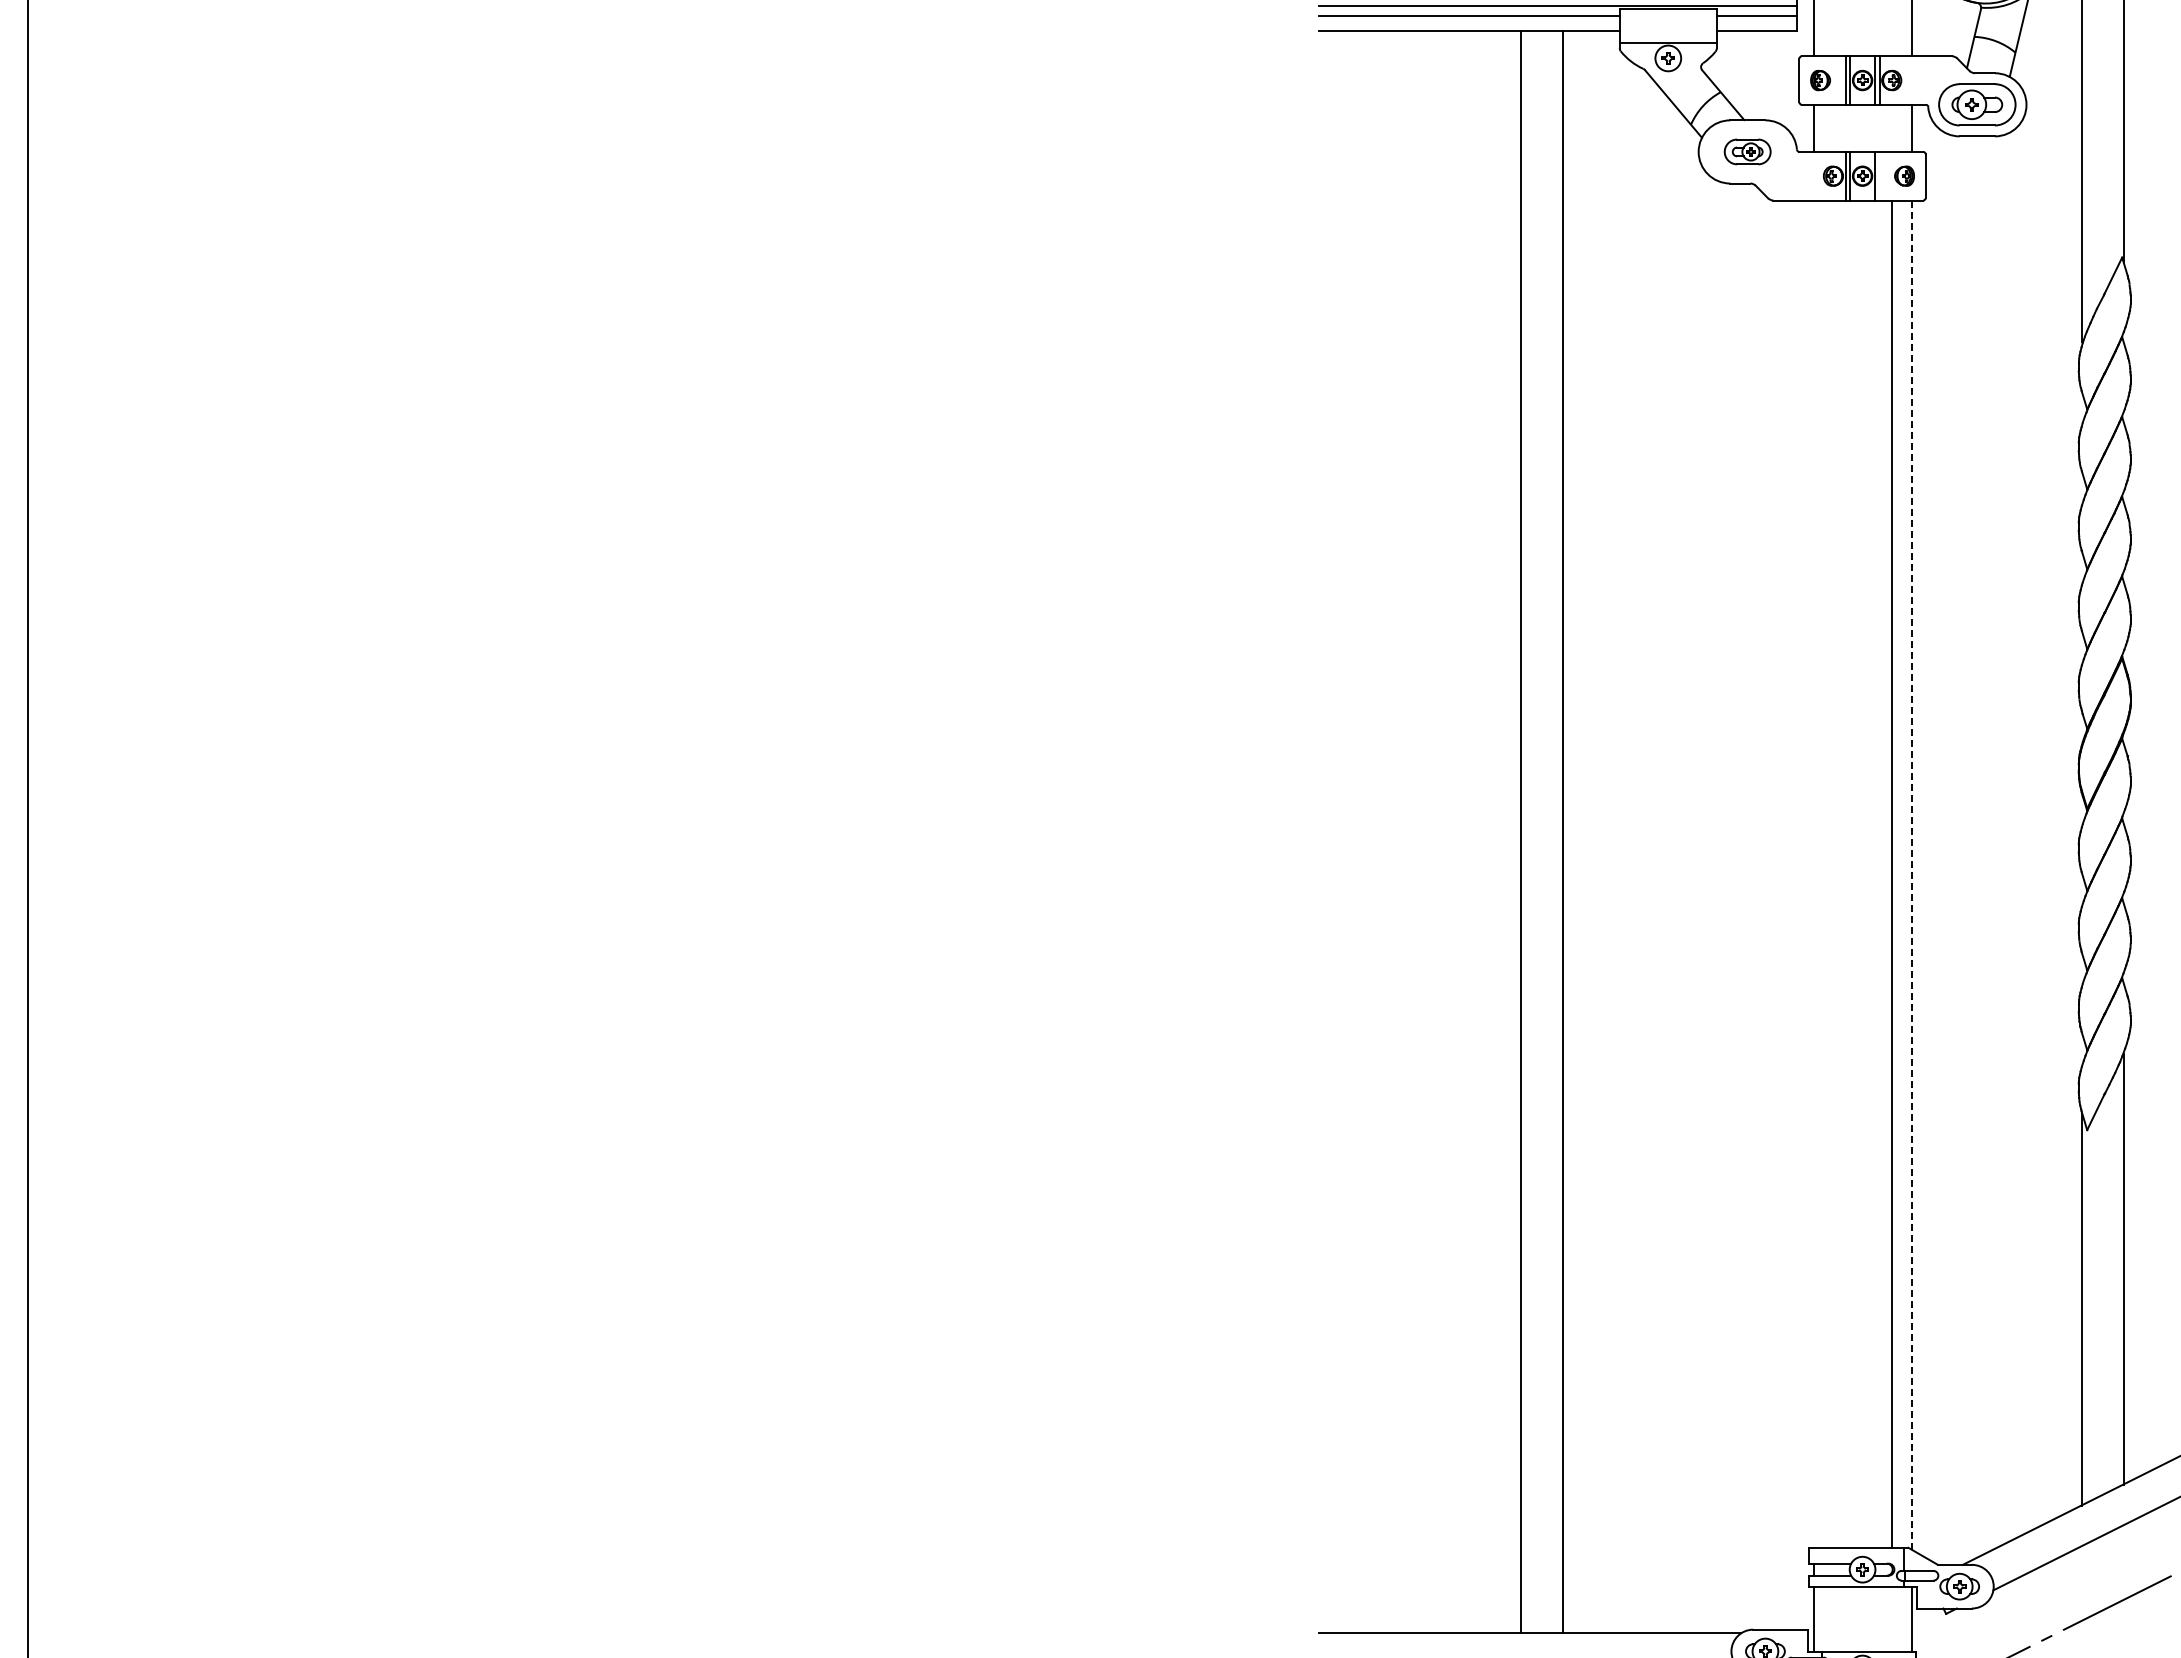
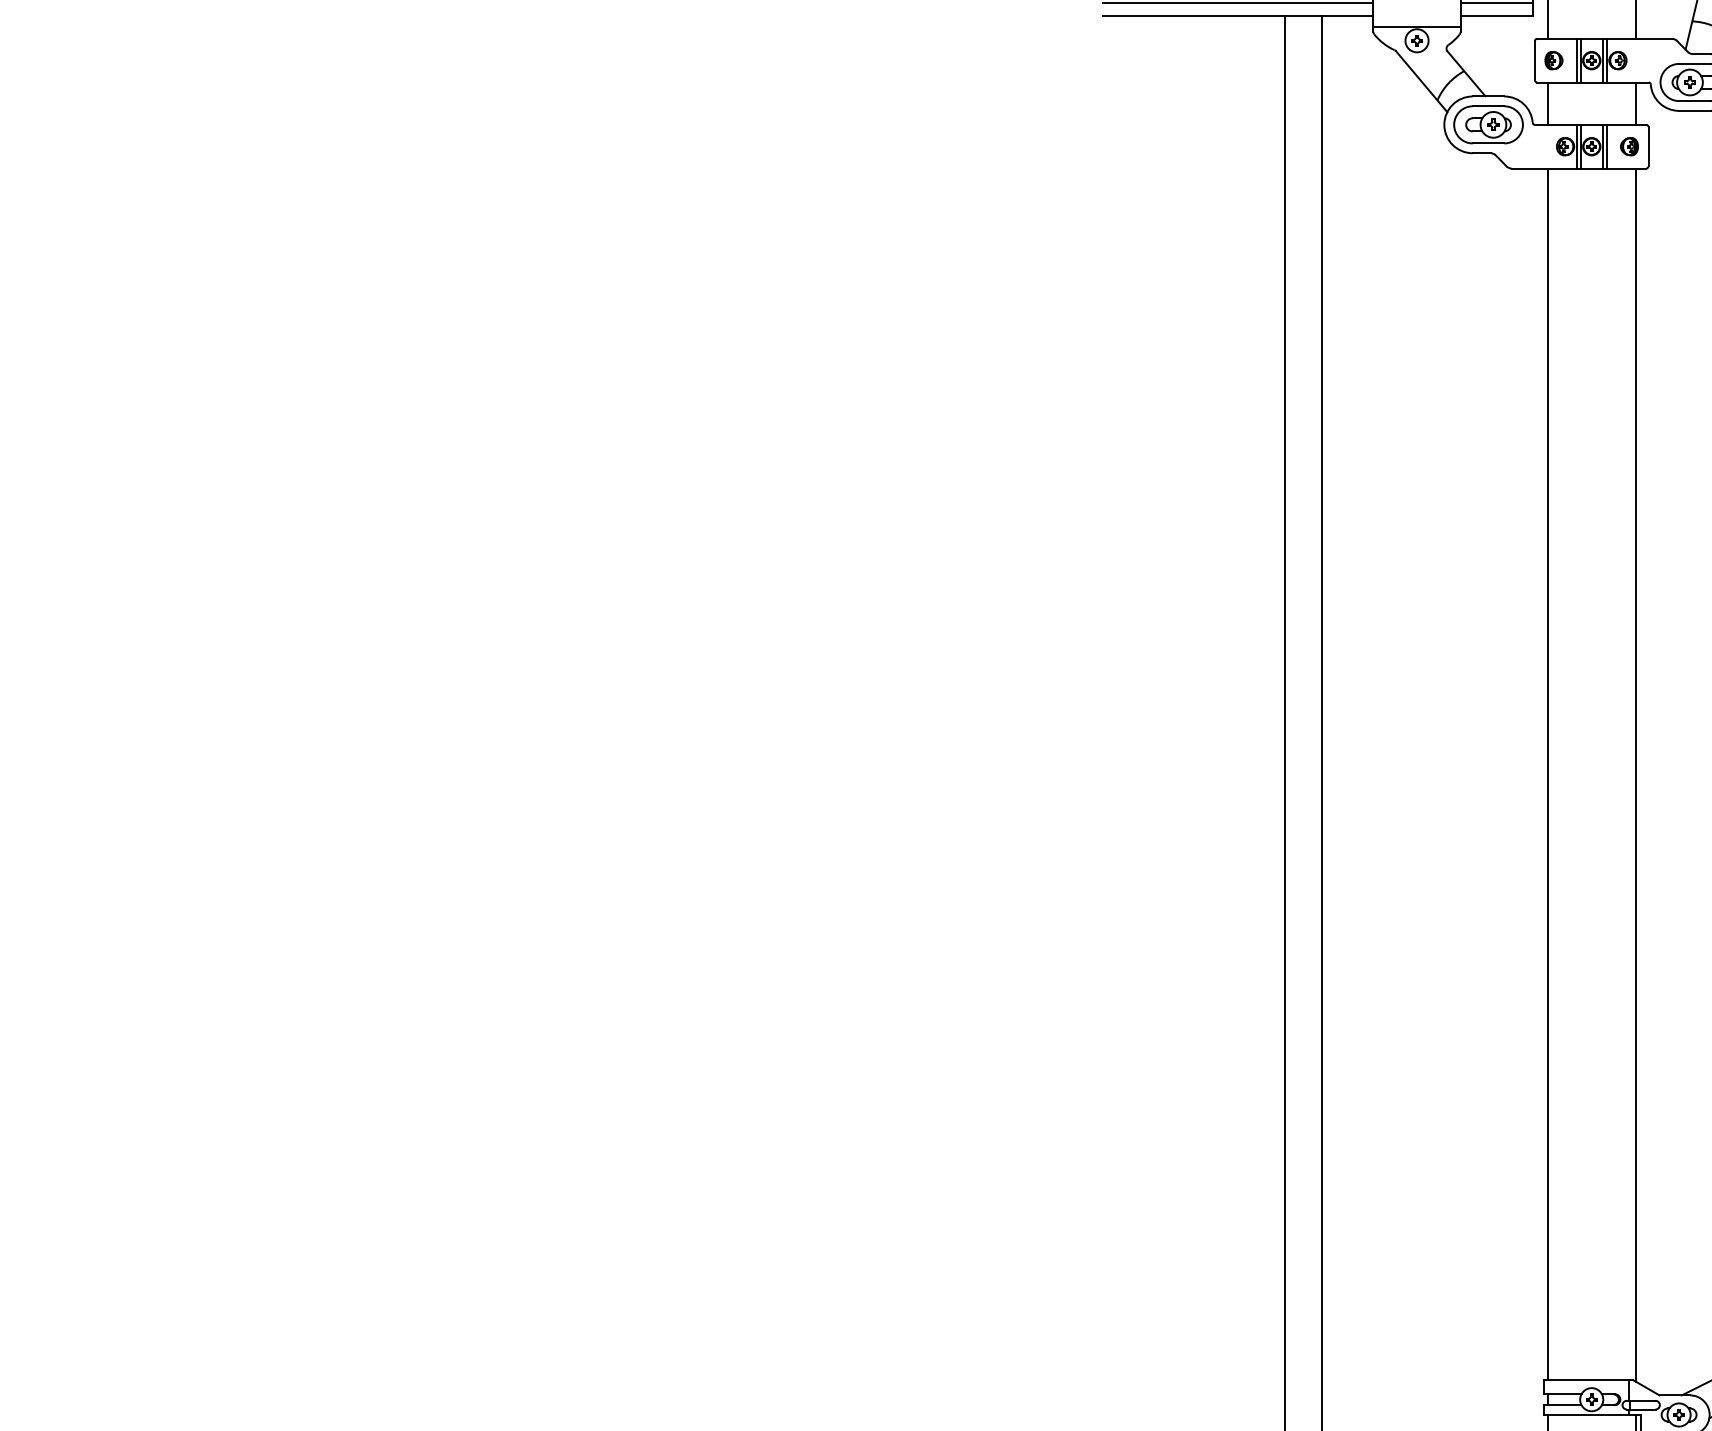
part: (1747, 151) -> (1488, 124), size x1.67
line: (1879, 175) -> (1606, 146), added
line: (1891, 873) -> (1547, 773), moved
line: (1911, 875) -> (1635, 775), dashed -> solid

